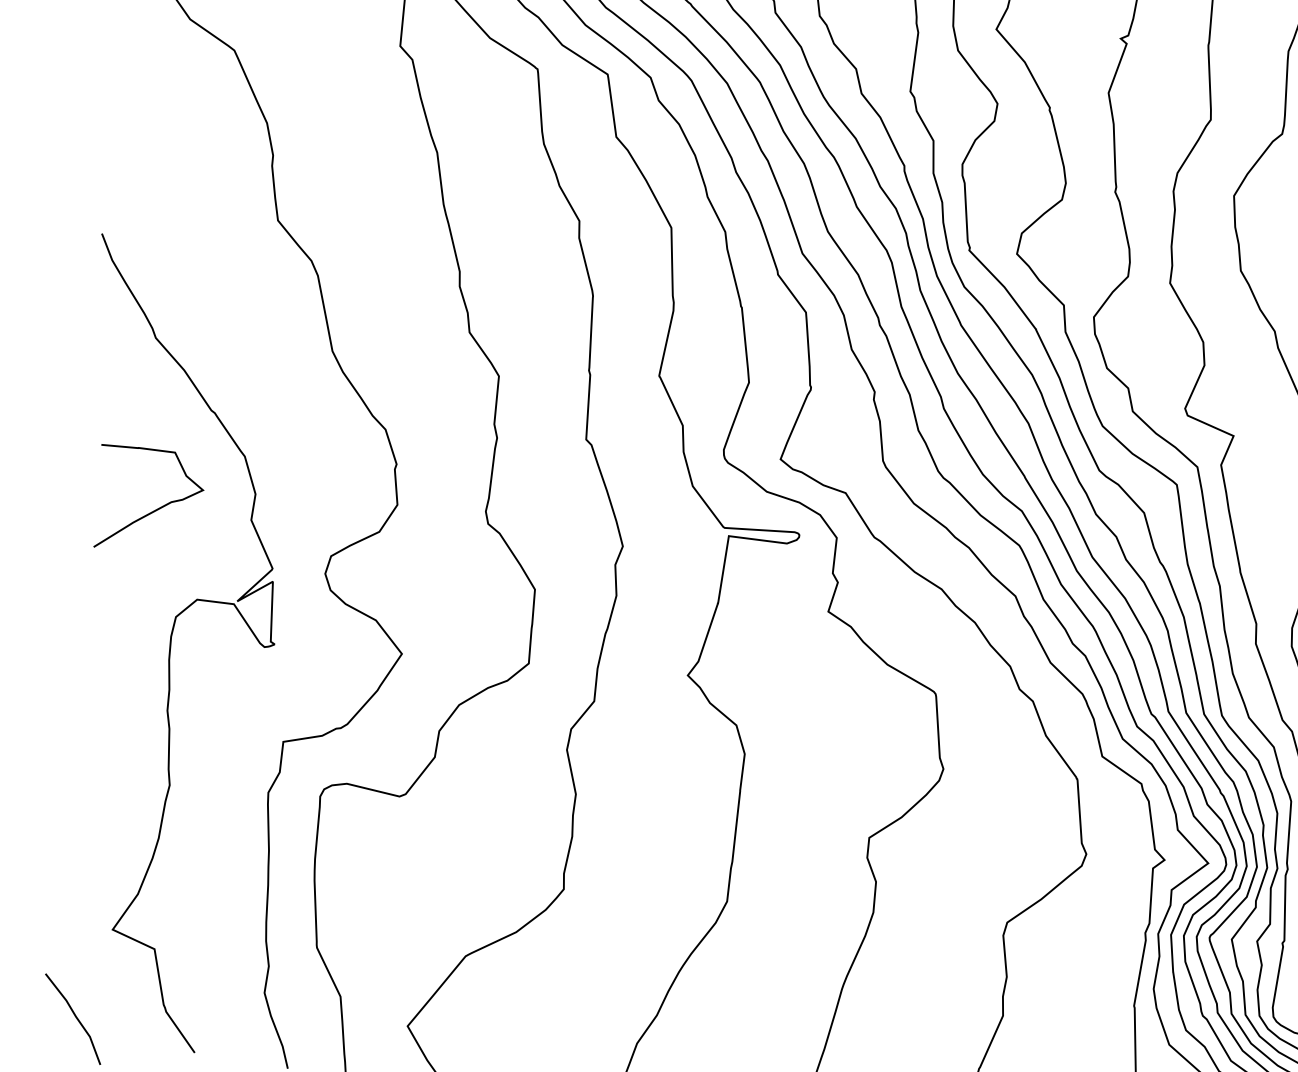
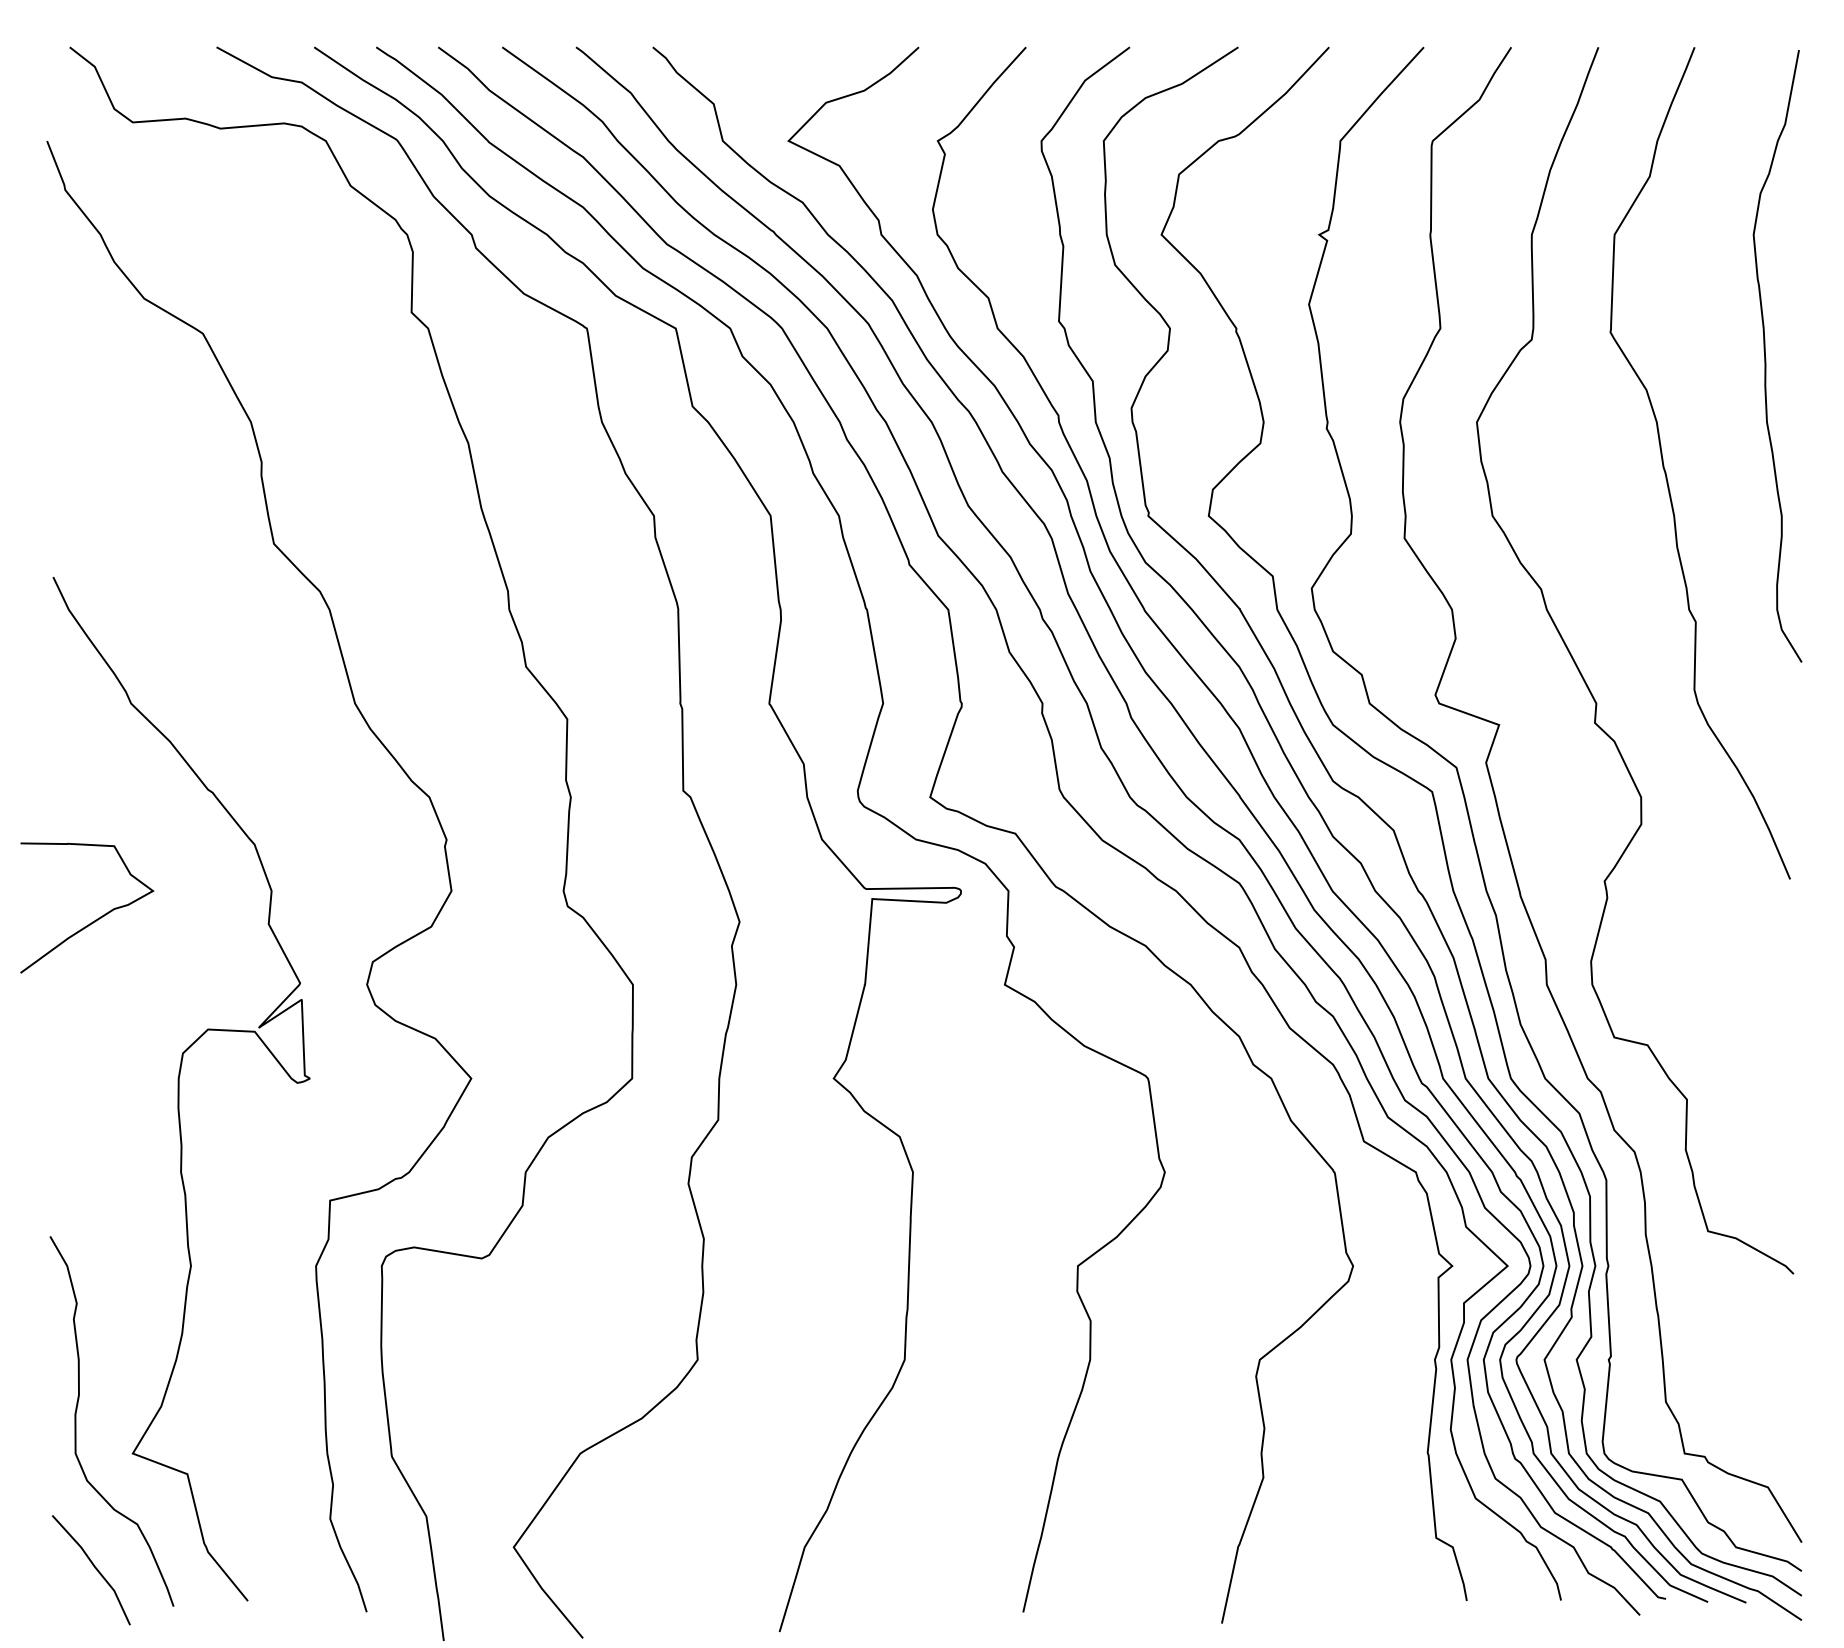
curve: (155, 509) -> (95, 919), moved
curve: (70, 901) -> (76, 1421), added

